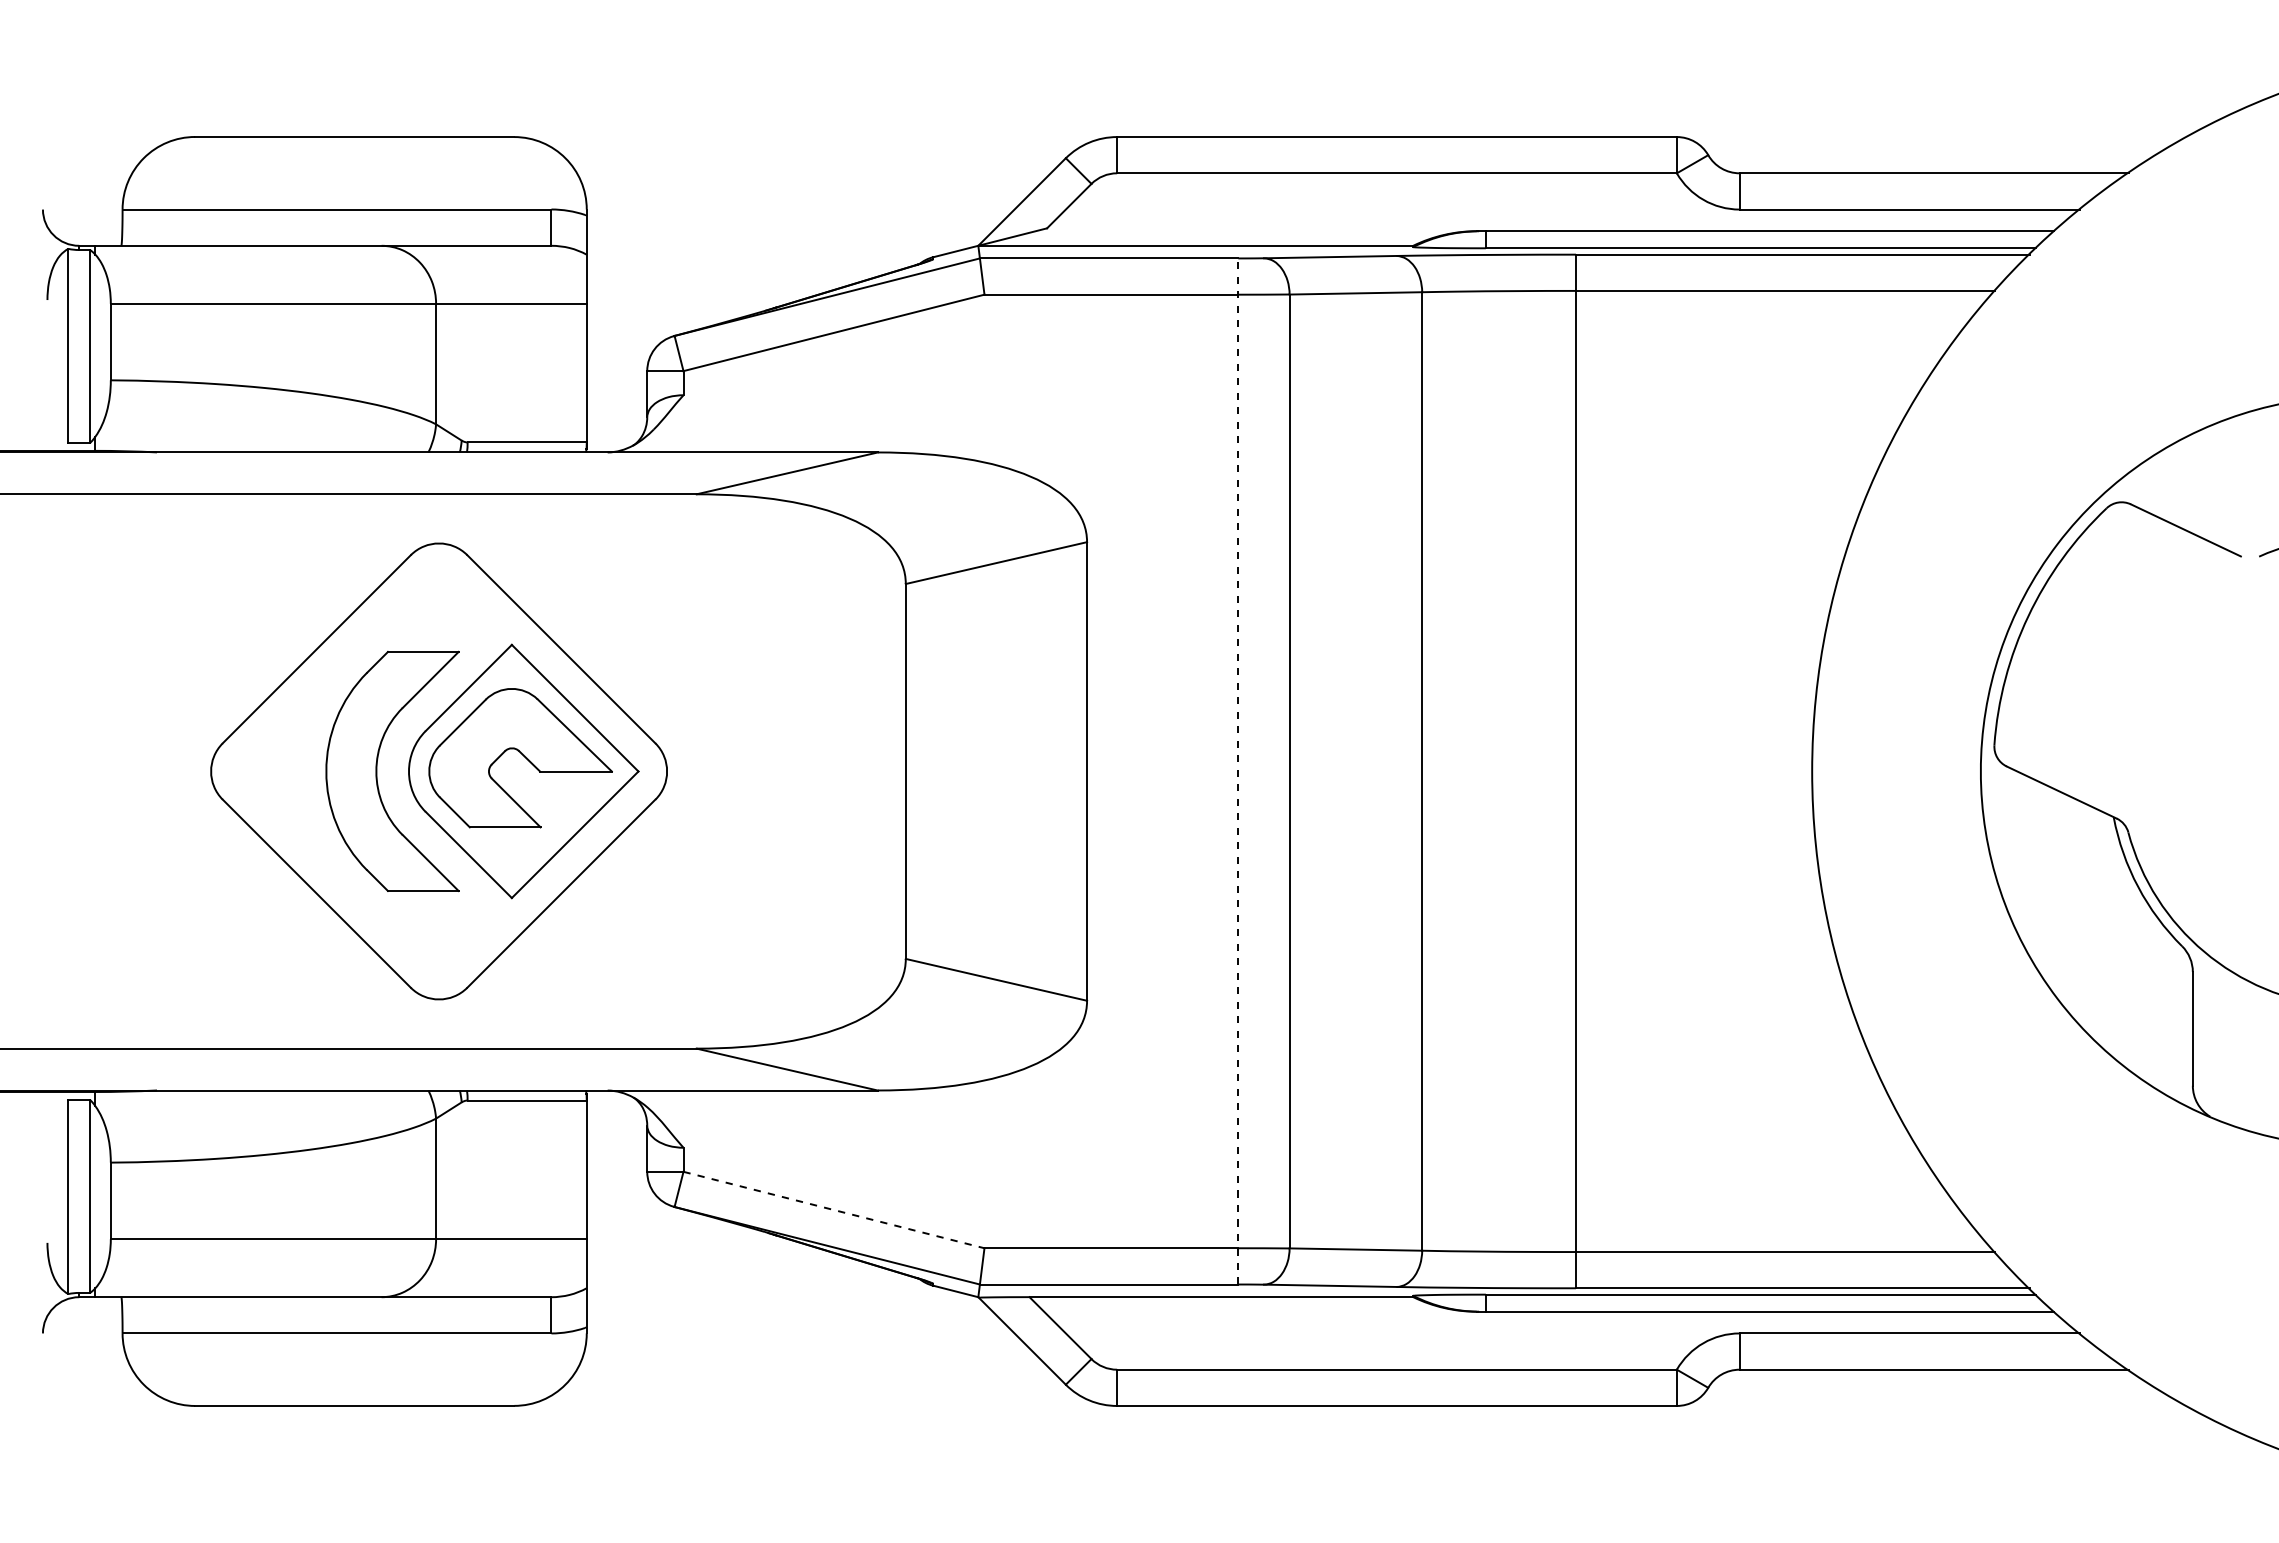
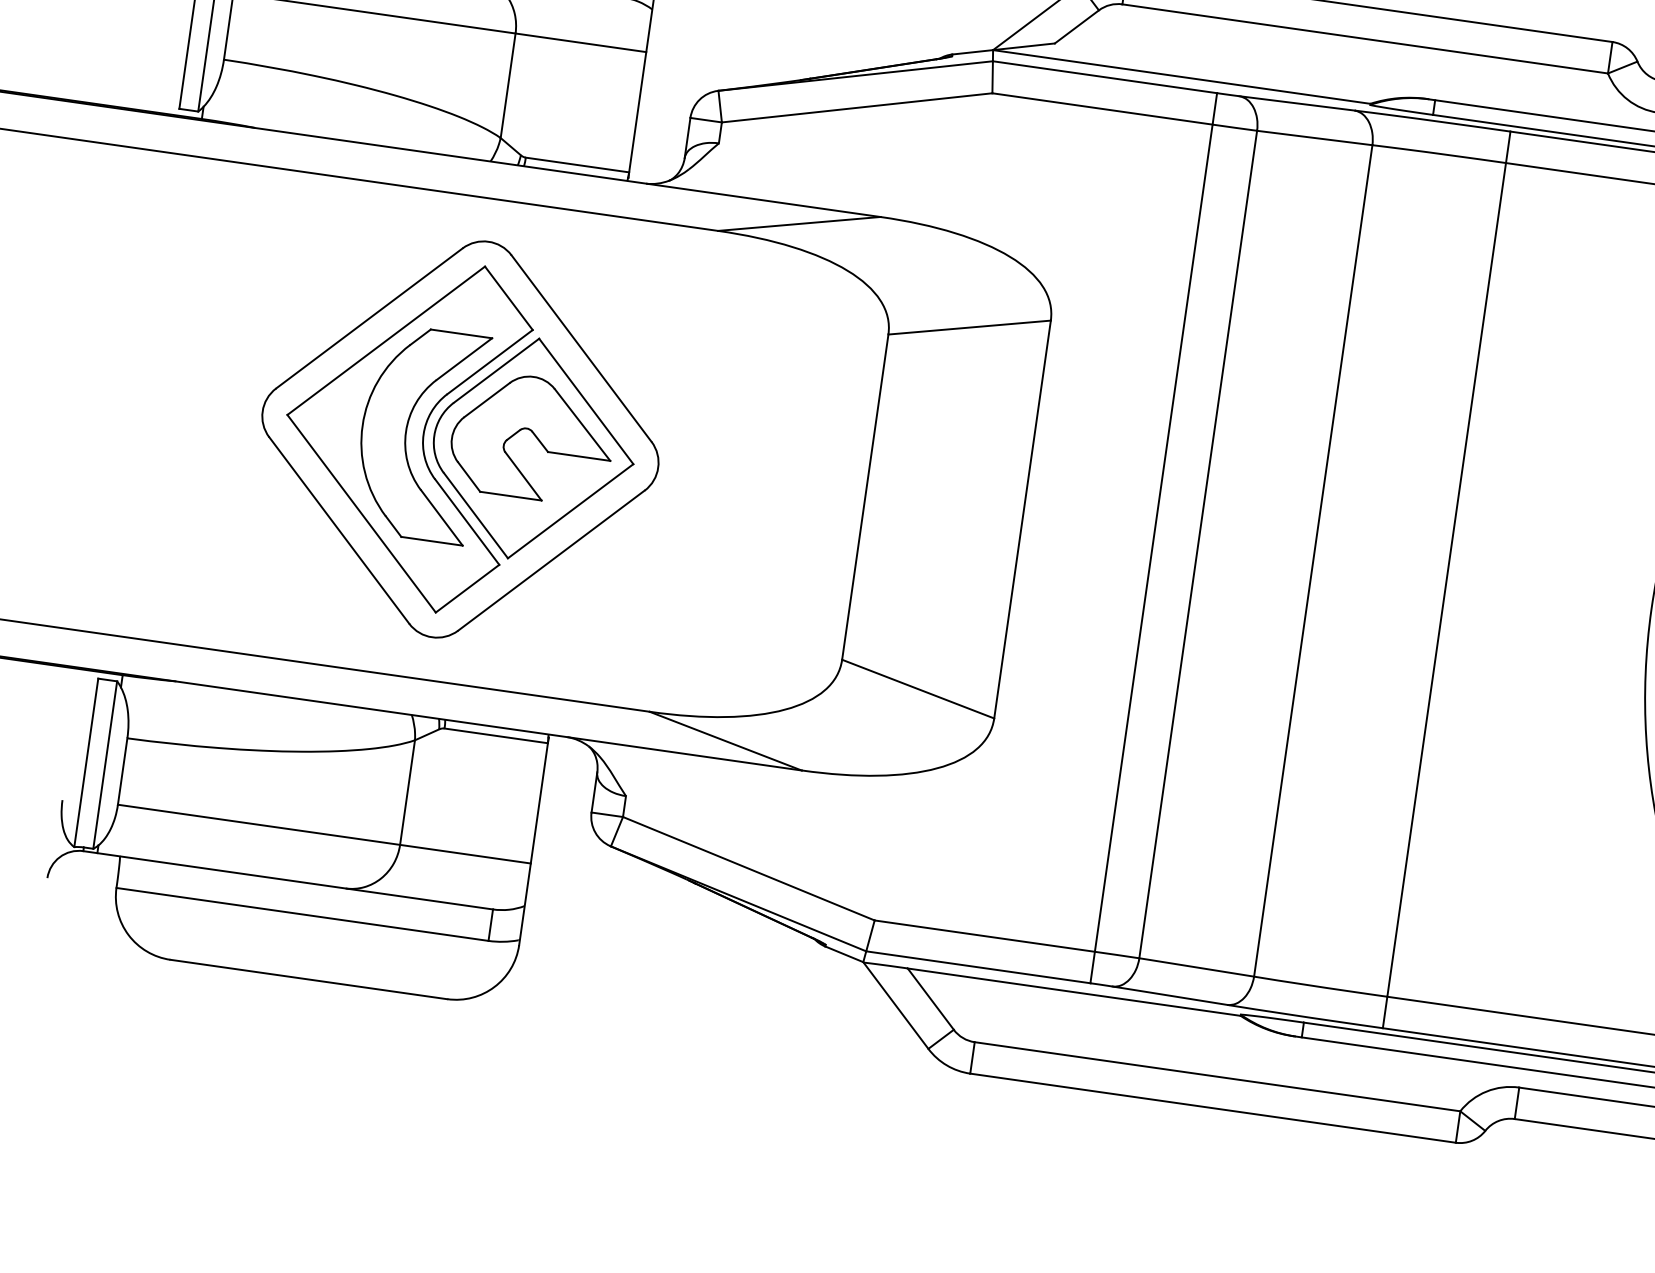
line: (1238, 770) -> (1154, 537), dashed -> solid
part: (371, 771) -> (401, 431), added
line: (834, 1210) -> (749, 869), dashed -> solid

